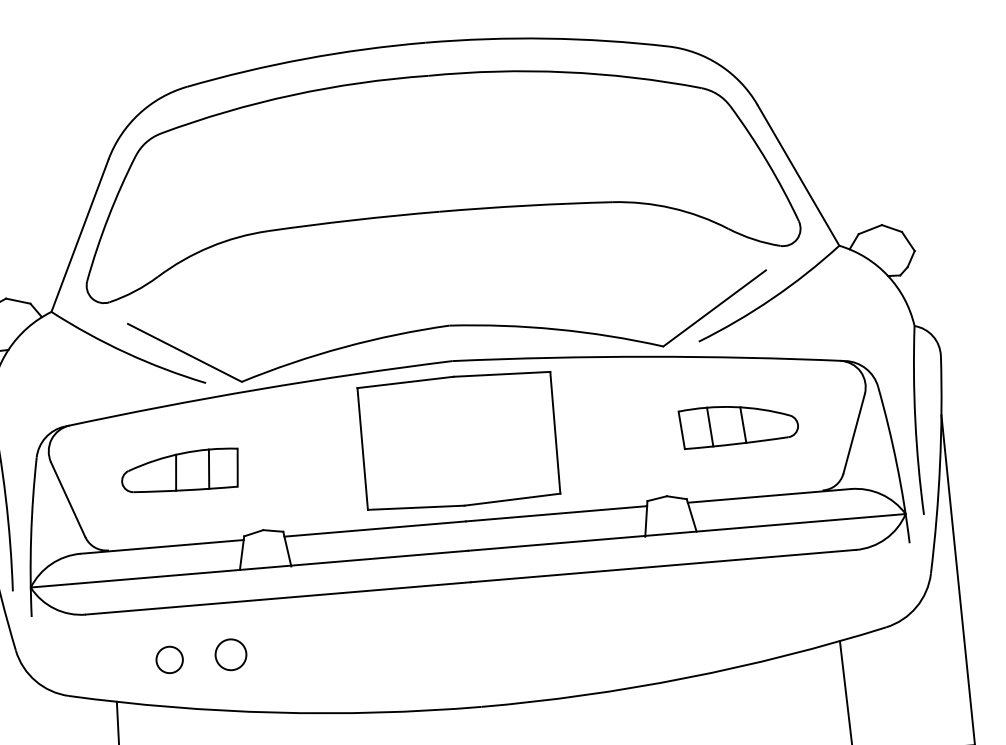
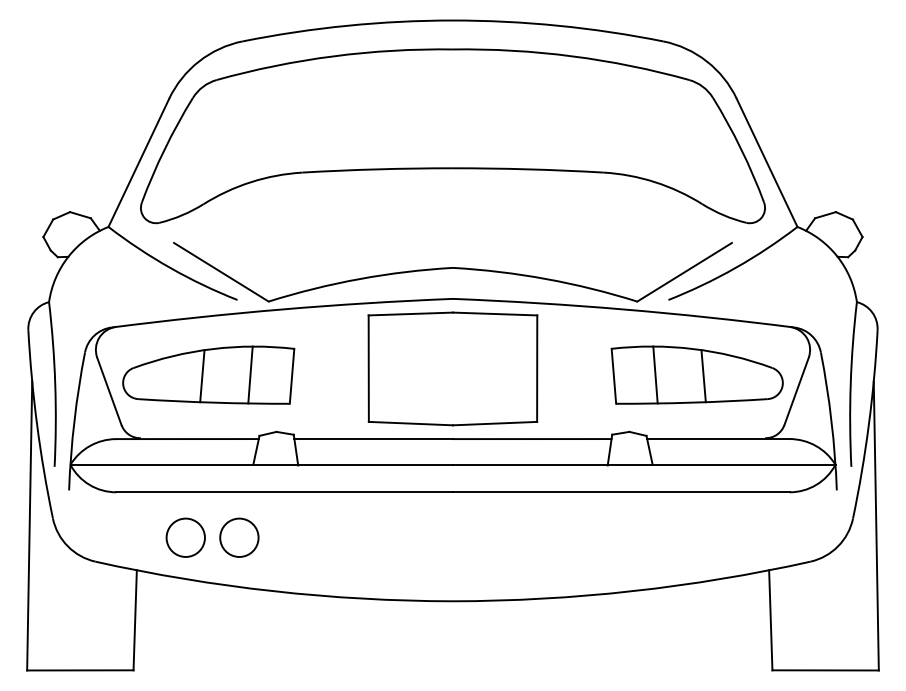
part: (738, 424) -> (696, 374), size x1.67
part: (179, 471) -> (208, 374), size x1.67
circle: (231, 654) -> (239, 537), size x1.43
circle: (169, 659) -> (185, 537), size x1.67

